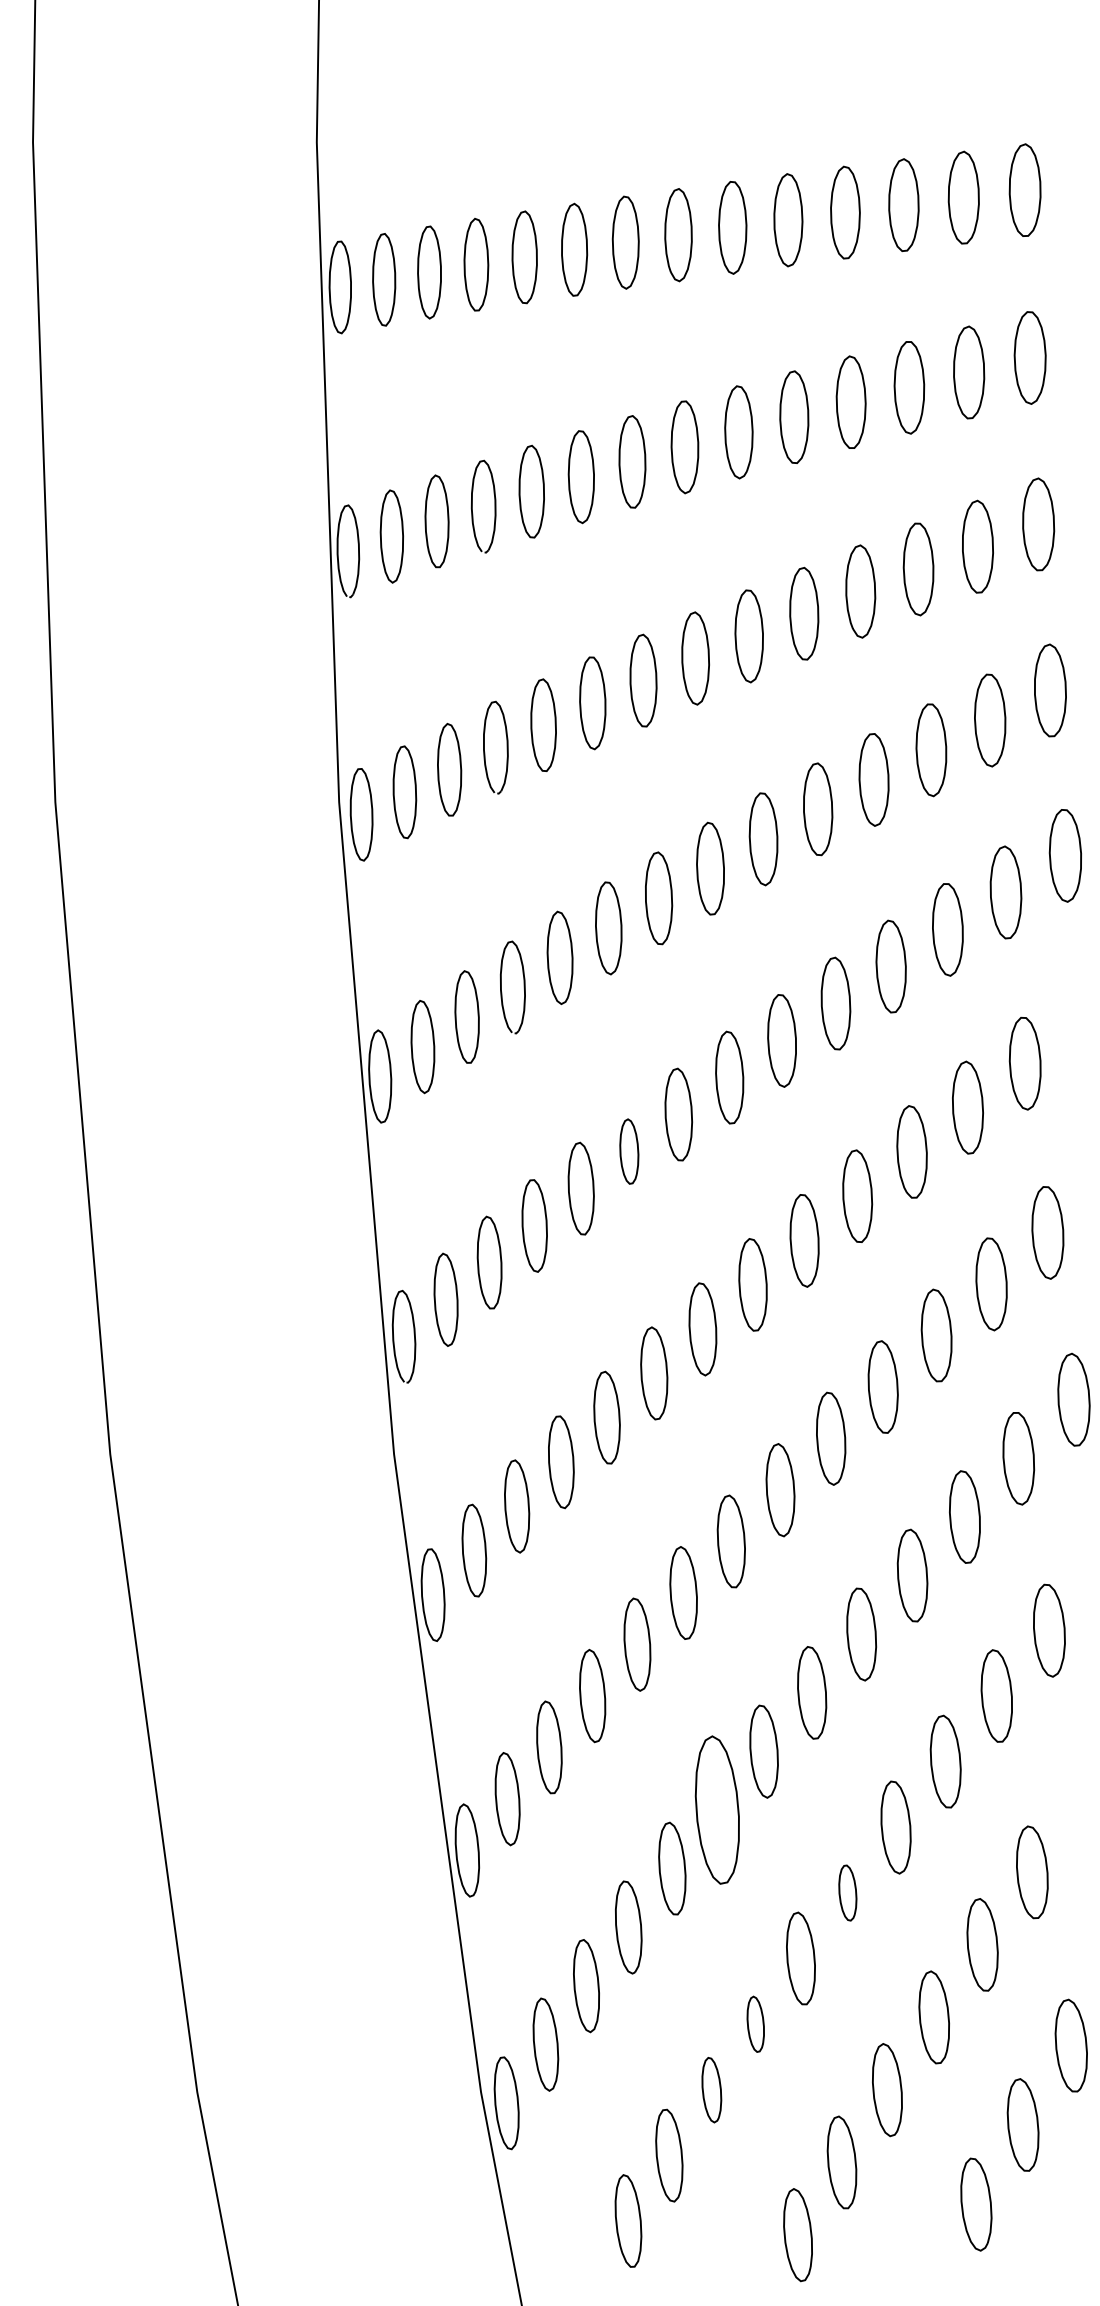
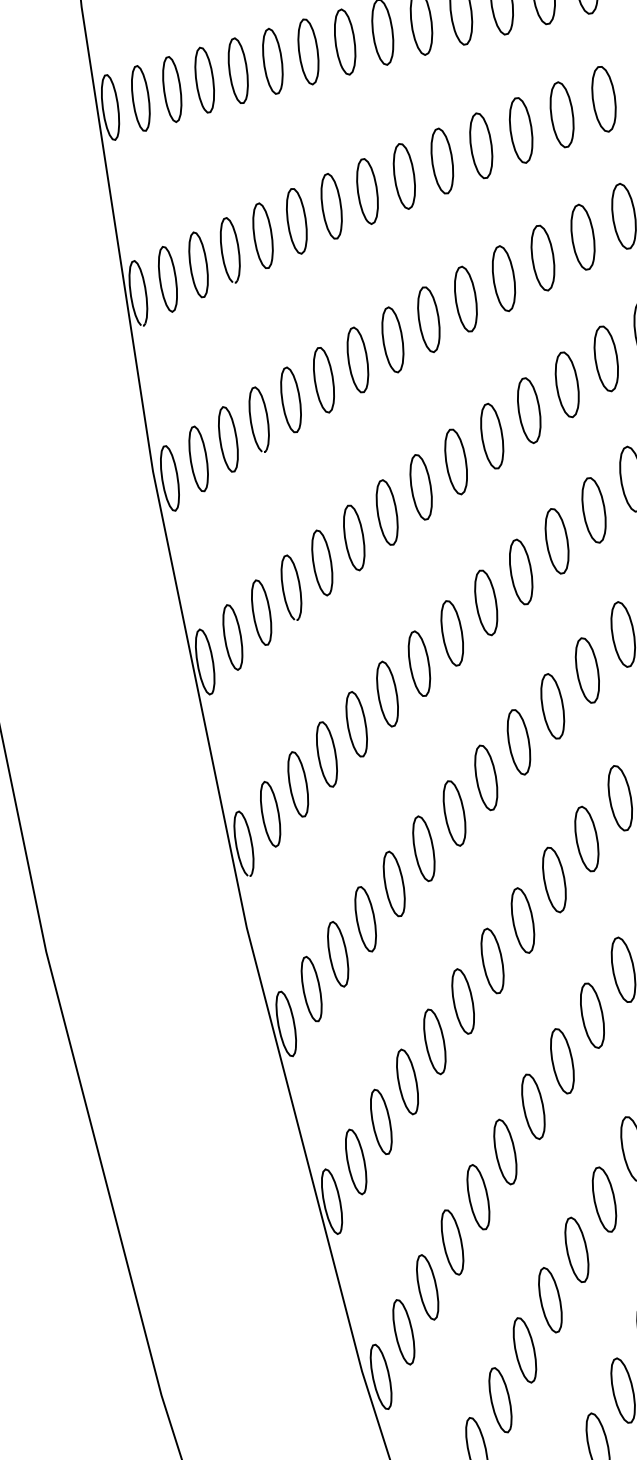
part: (629, 1151) -> (387, 693), size x1.43
part: (717, 1809) -> (505, 1151), size x0.62
part: (847, 1892) -> (604, 1199), size x1.67
part: (755, 2024) -> (550, 1300), size x1.67
part: (711, 2090) -> (524, 1350), size x1.43

